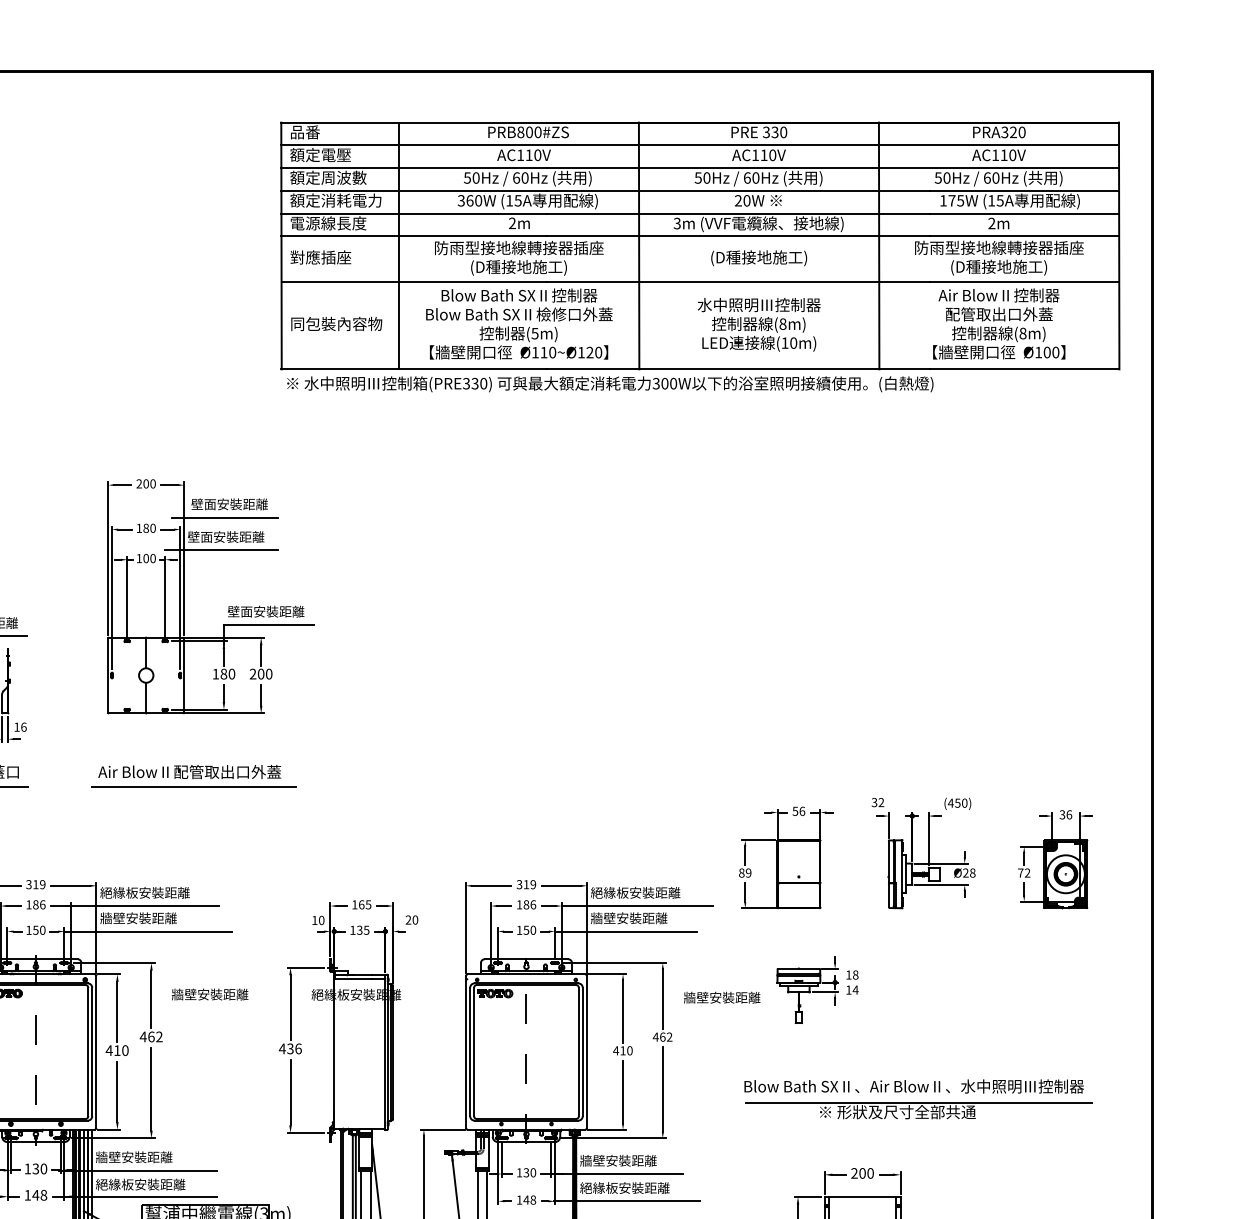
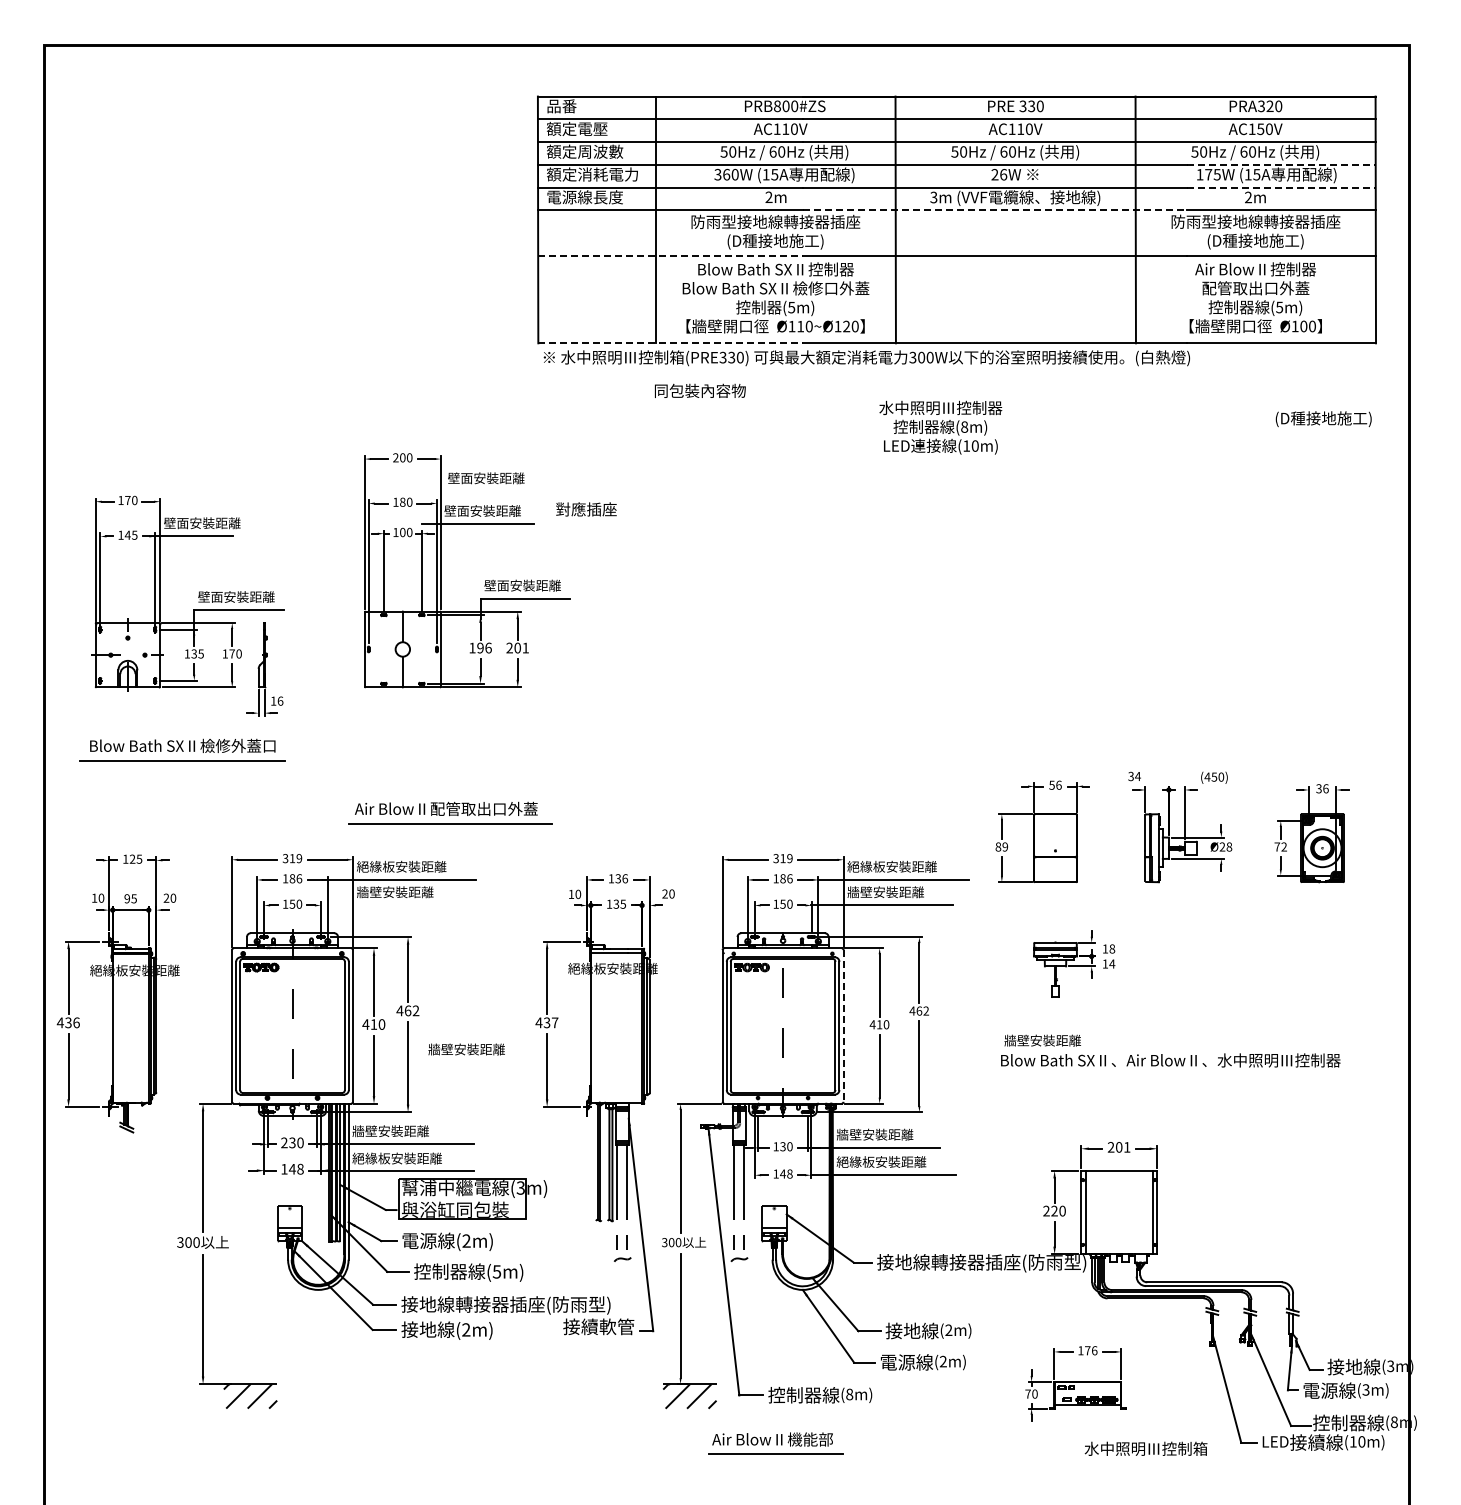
text: (1003, 155) -> (1260, 129), AC110V -> AC150V
line: (1024, 190) -> (1281, 164), solid -> dashed
text: (746, 200) -> (1003, 174), 20W -> 26W
line: (1024, 213) -> (1281, 187), solid -> dashed
line: (738, 236) -> (995, 210), solid -> dashed
text: (320, 257) -> (586, 509), moved
text: (758, 258) -> (1323, 419), moved
line: (413, 281) -> (670, 255), solid -> dashed
text: (336, 323) -> (700, 390), moved
text: (758, 324) -> (940, 427), moved
text: (1022, 333) -> (1279, 307), (8m) -> (5m)
line: (413, 369) -> (670, 343), solid -> dashed
line: (224, 517) -> (481, 491), removed
text: (227, 673) -> (484, 647), 180 -> 196
text: (268, 673) -> (525, 647), 200 -> 201
part: (193, 775) -> (450, 812), moved
text: (880, 801) -> (1137, 775), 32 -> 34
text: (364, 904) -> (621, 878), 165 -> 136
line: (147, 931) -> (404, 905), removed
text: (209, 994) -> (466, 1049), moved
text: (721, 997) -> (1042, 1040), moved
text: (298, 1048) -> (555, 1022), 436 -> 437
line: (586, 1051) -> (843, 1025), solid -> dashed
part: (918, 1110) -> (1175, 1084), removed
text: (27, 1168) -> (284, 1142), 130 -> 230
text: (870, 1173) -> (1127, 1147), 200 -> 201

